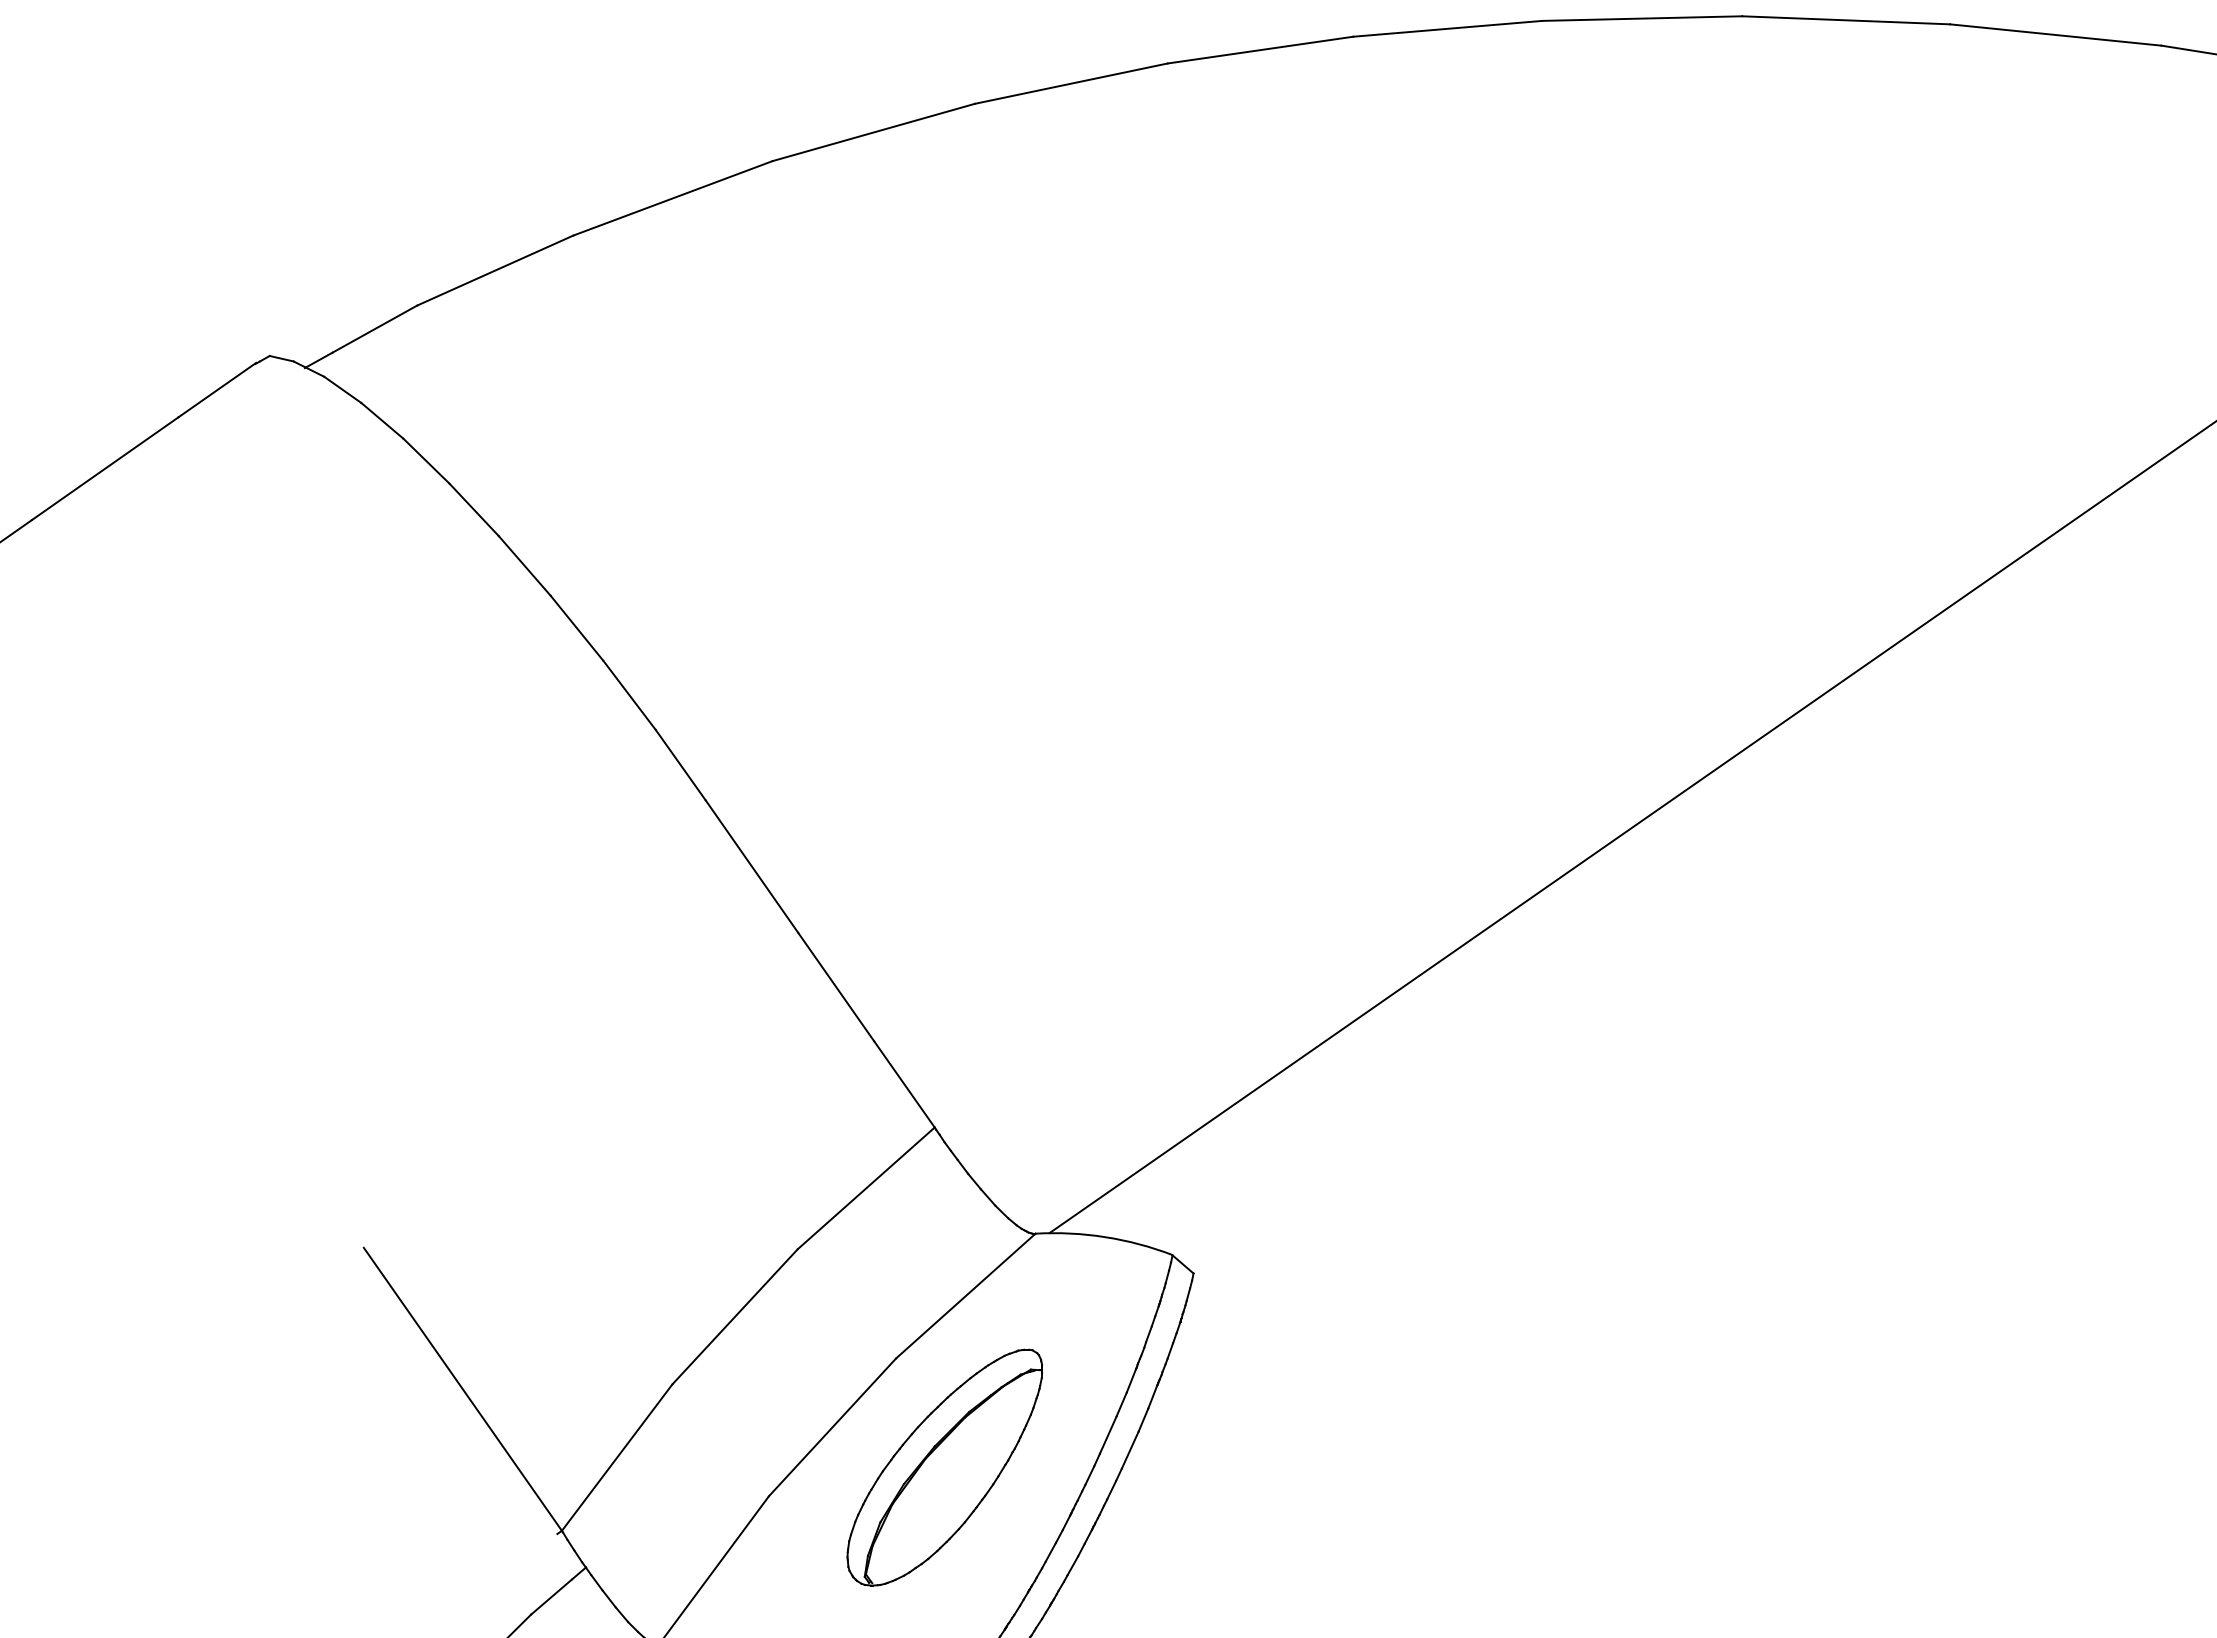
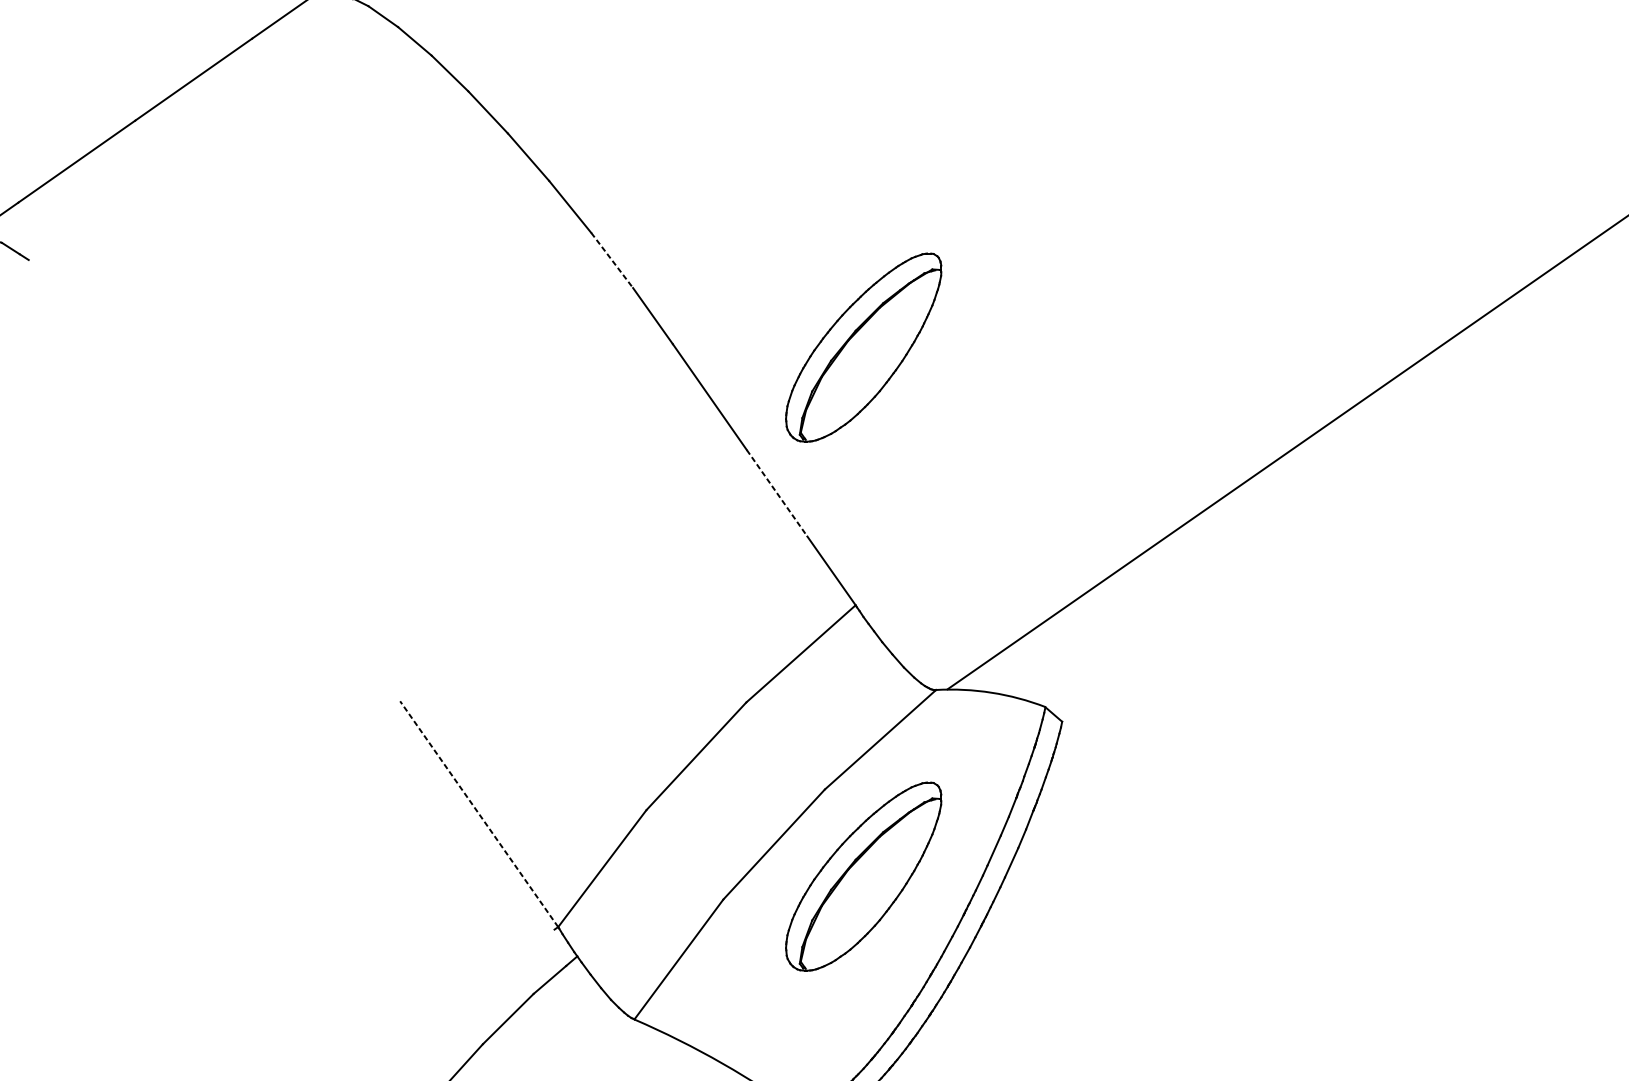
line: (629, 695) -> (612, 260), solid -> dashed
part: (944, 804) -> (863, 347), added
line: (836, 987) -> (777, 493), solid -> dashed
line: (462, 1389) -> (478, 814), solid -> dashed

